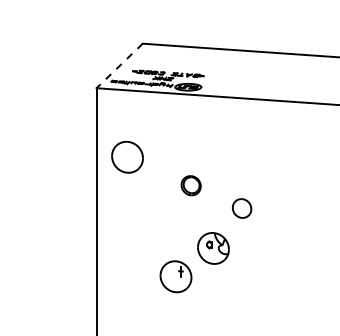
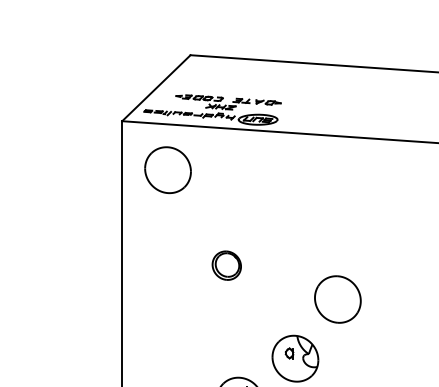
line: (119, 66) -> (156, 88), dashed -> solid
part: (127, 156) -> (167, 169), moved
part: (190, 185) -> (225, 265), moved
part: (241, 208) -> (336, 299), size x1.67

